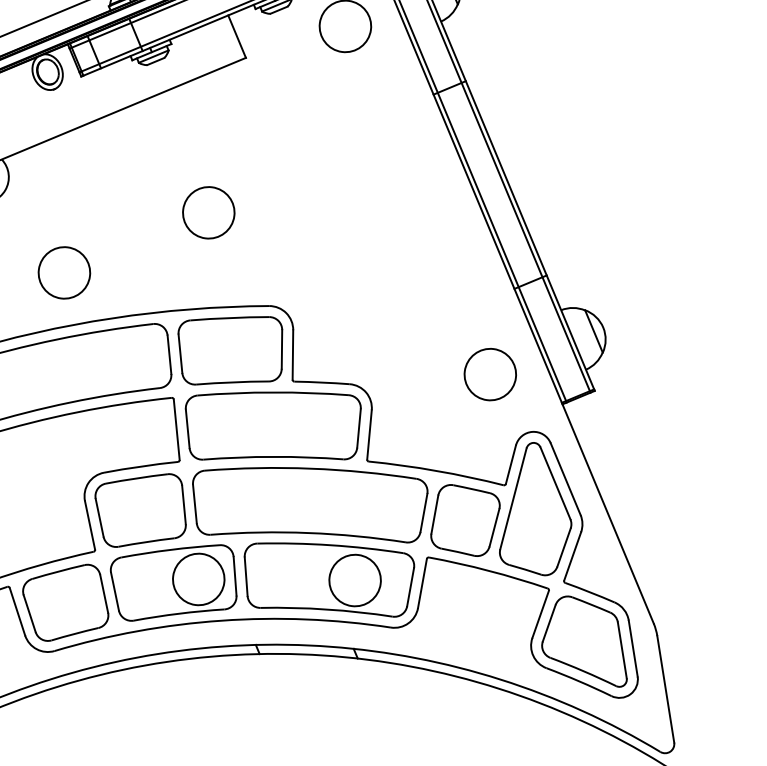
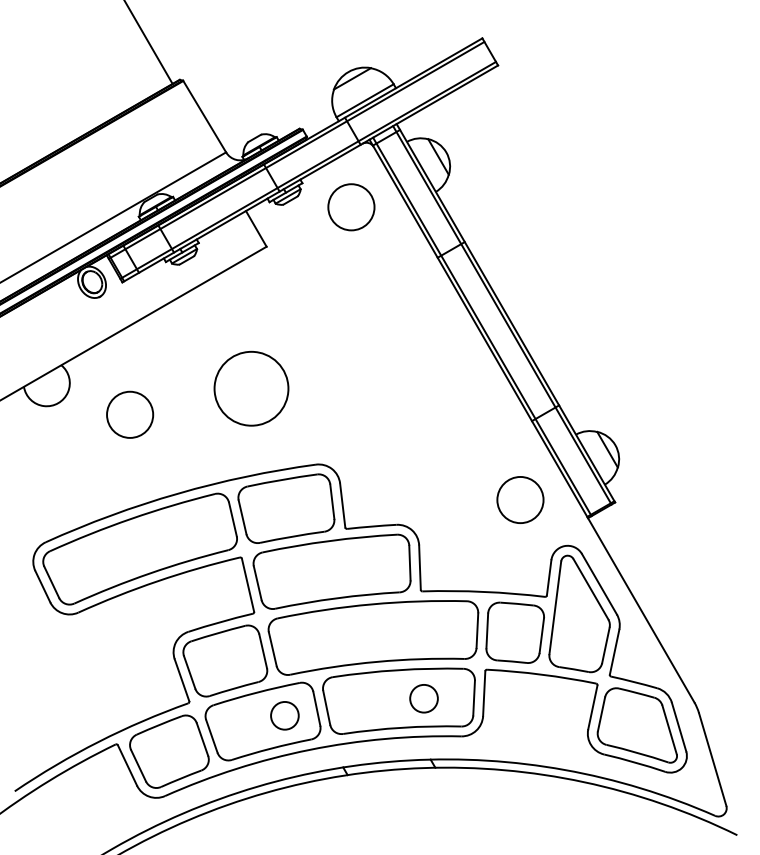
circle: (208, 212) -> (251, 388), size x1.6
circle: (64, 272) -> (130, 414), moved
circle: (198, 579) -> (284, 715), size x0.6
circle: (354, 580) -> (423, 698), size x0.6

